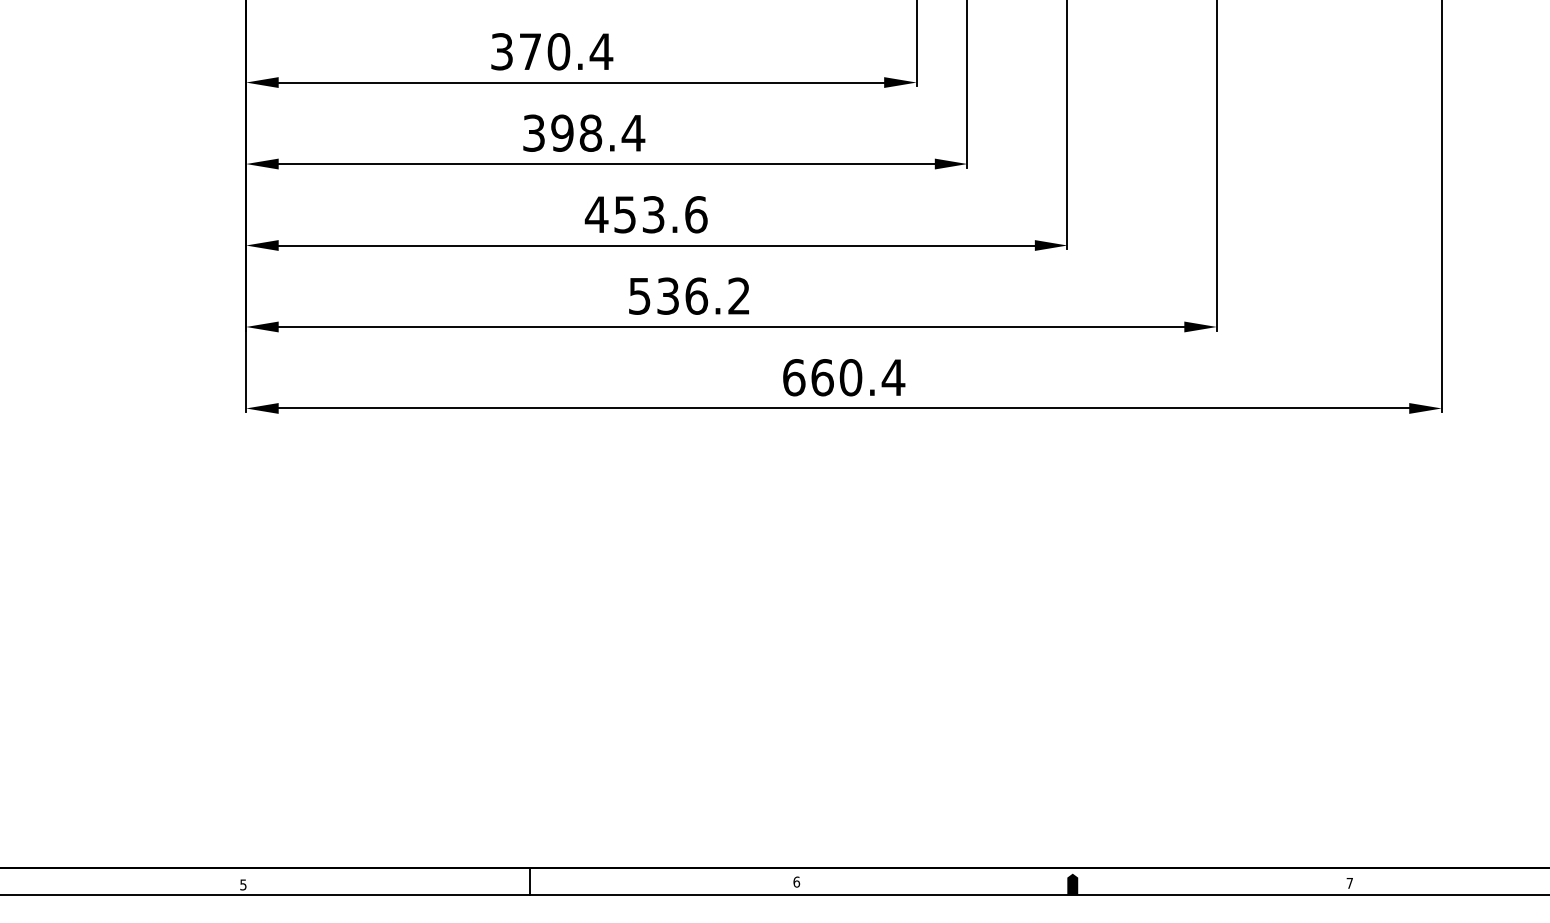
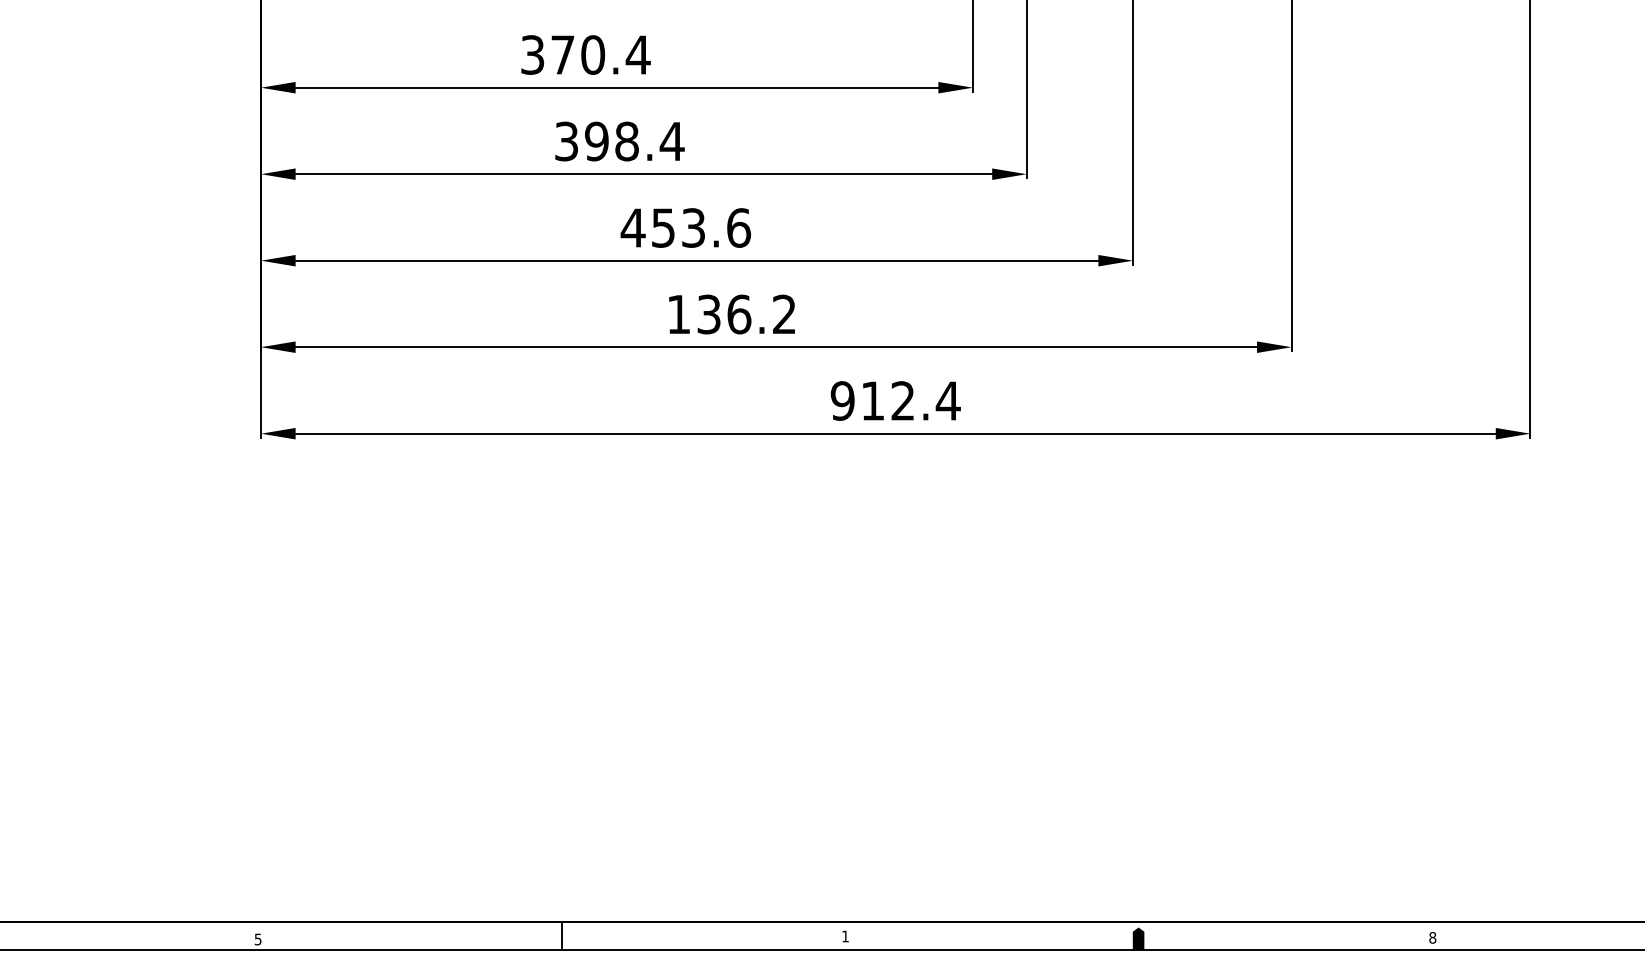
text: (639, 296) -> (678, 314), 536.2 -> 136.2
text: (822, 377) -> (872, 400), 660.4 -> 912.4
text: (796, 881) -> (845, 935), 6 -> 1
text: (1349, 882) -> (1432, 936), 7 -> 8

